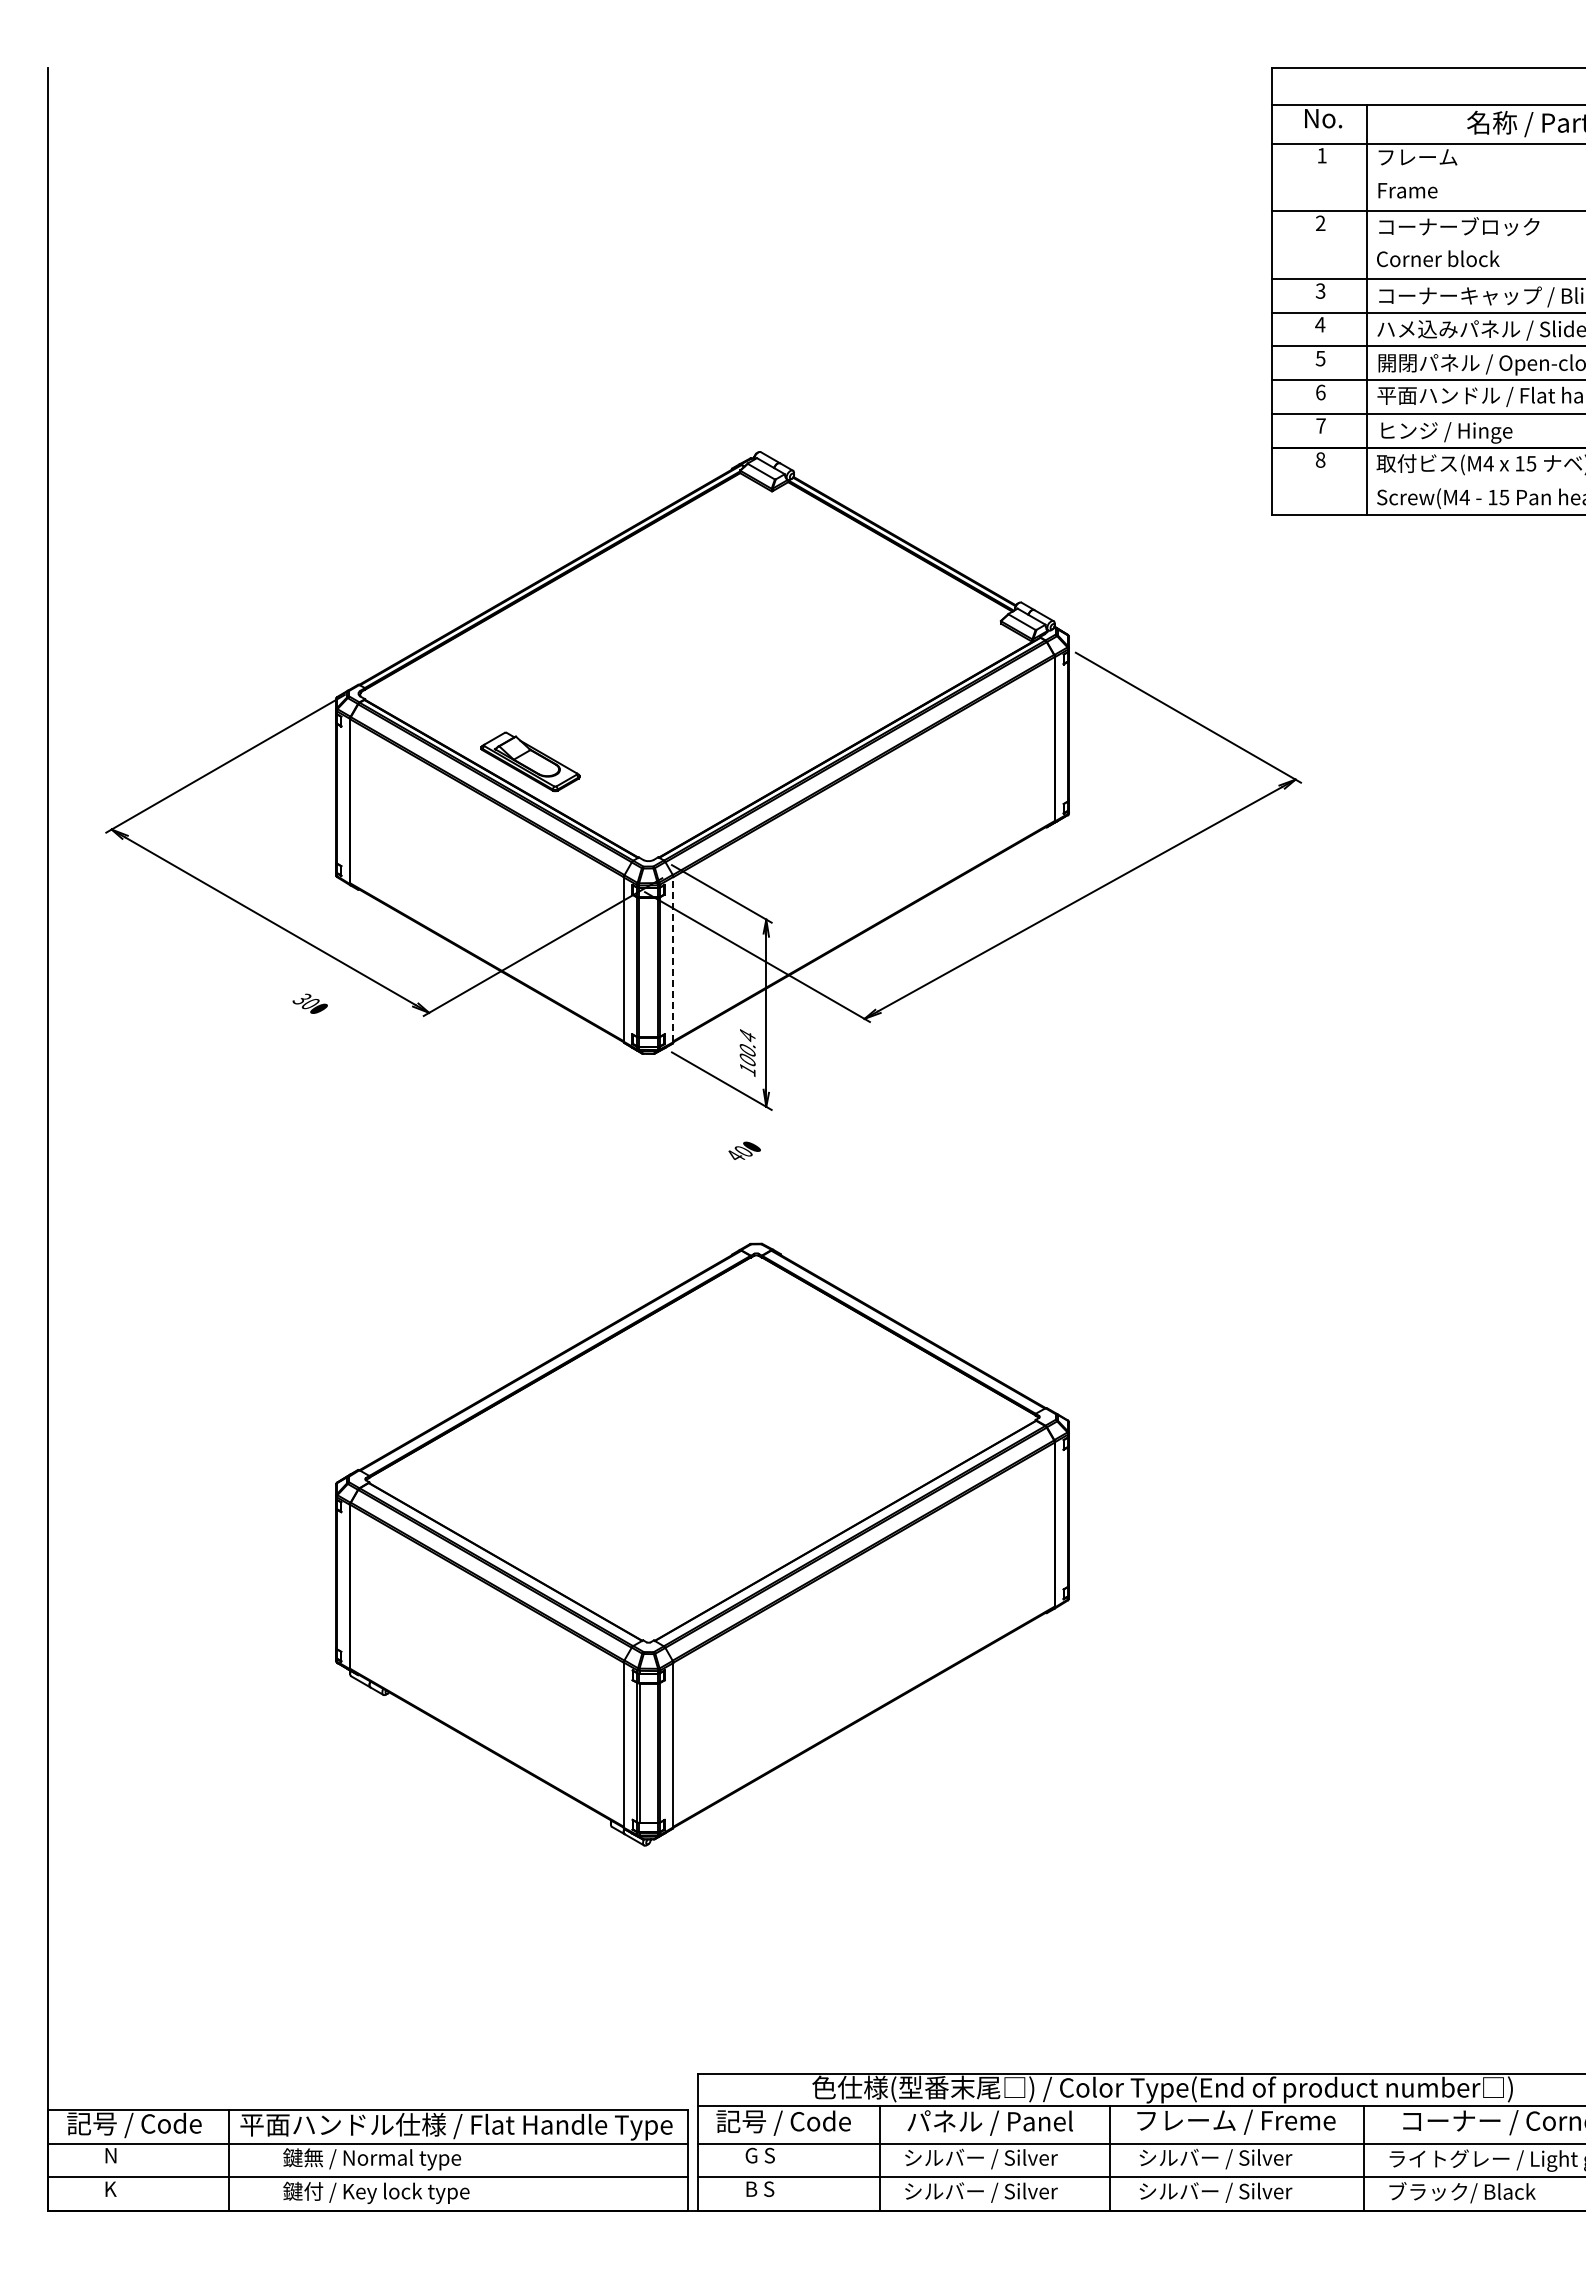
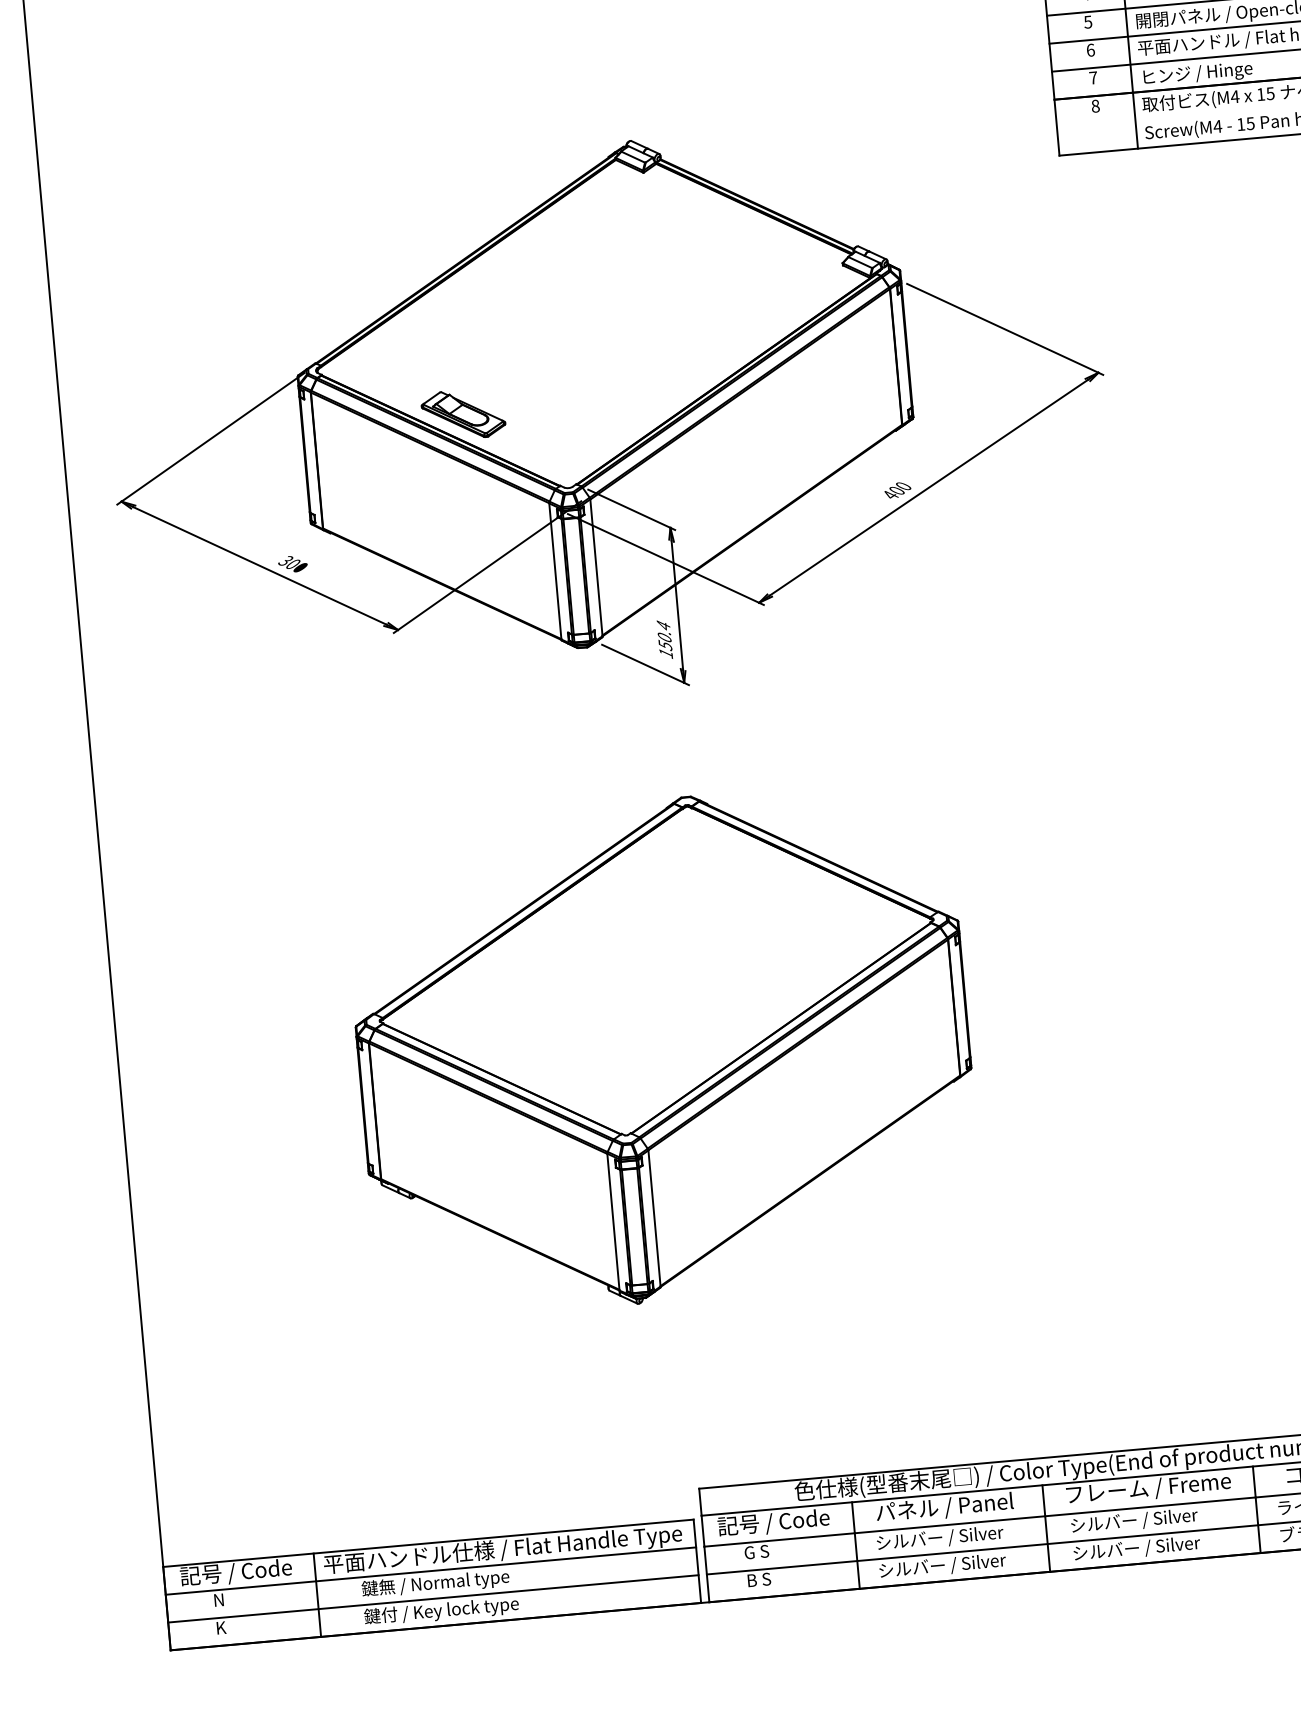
line: (673, 959) -> (596, 567), dashed -> solid
text: (309, 1003) -> (292, 564), moved
text: (747, 1059) -> (665, 645), 100.4 -> 150.4
text: (744, 1150) -> (897, 489), moved

